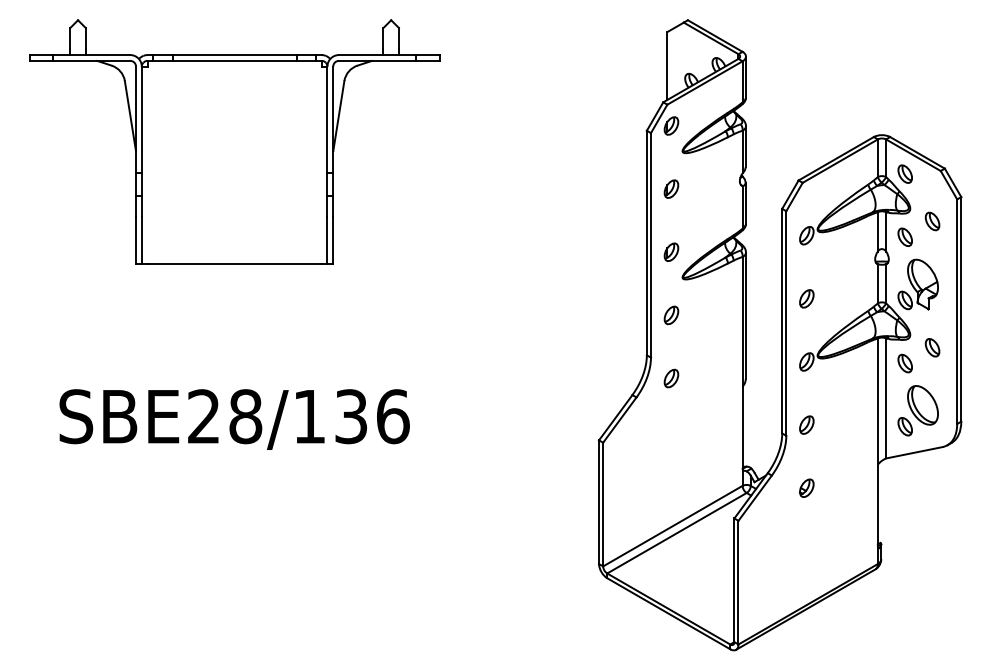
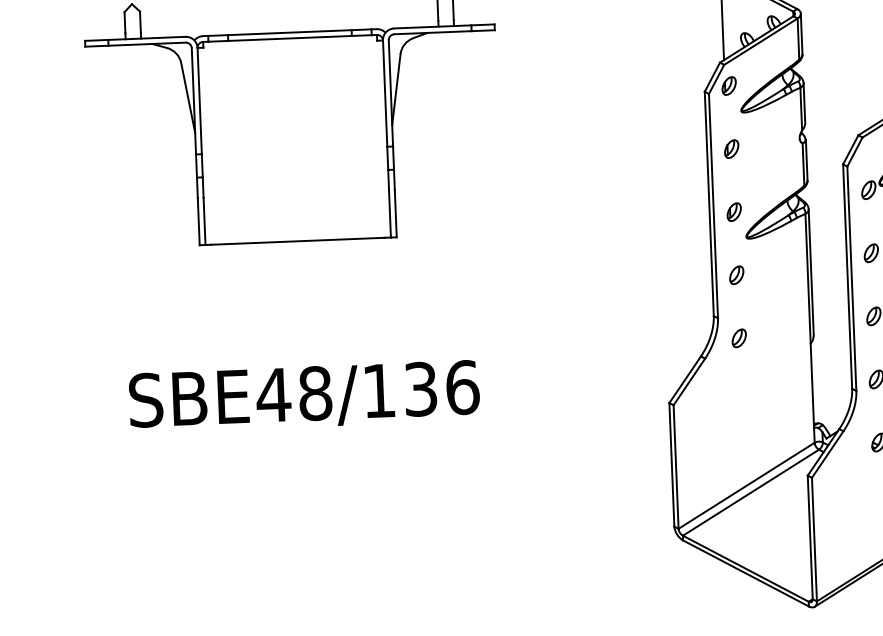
text: (203, 416) -> (273, 395), SBE28/136 -> SBE48/136

